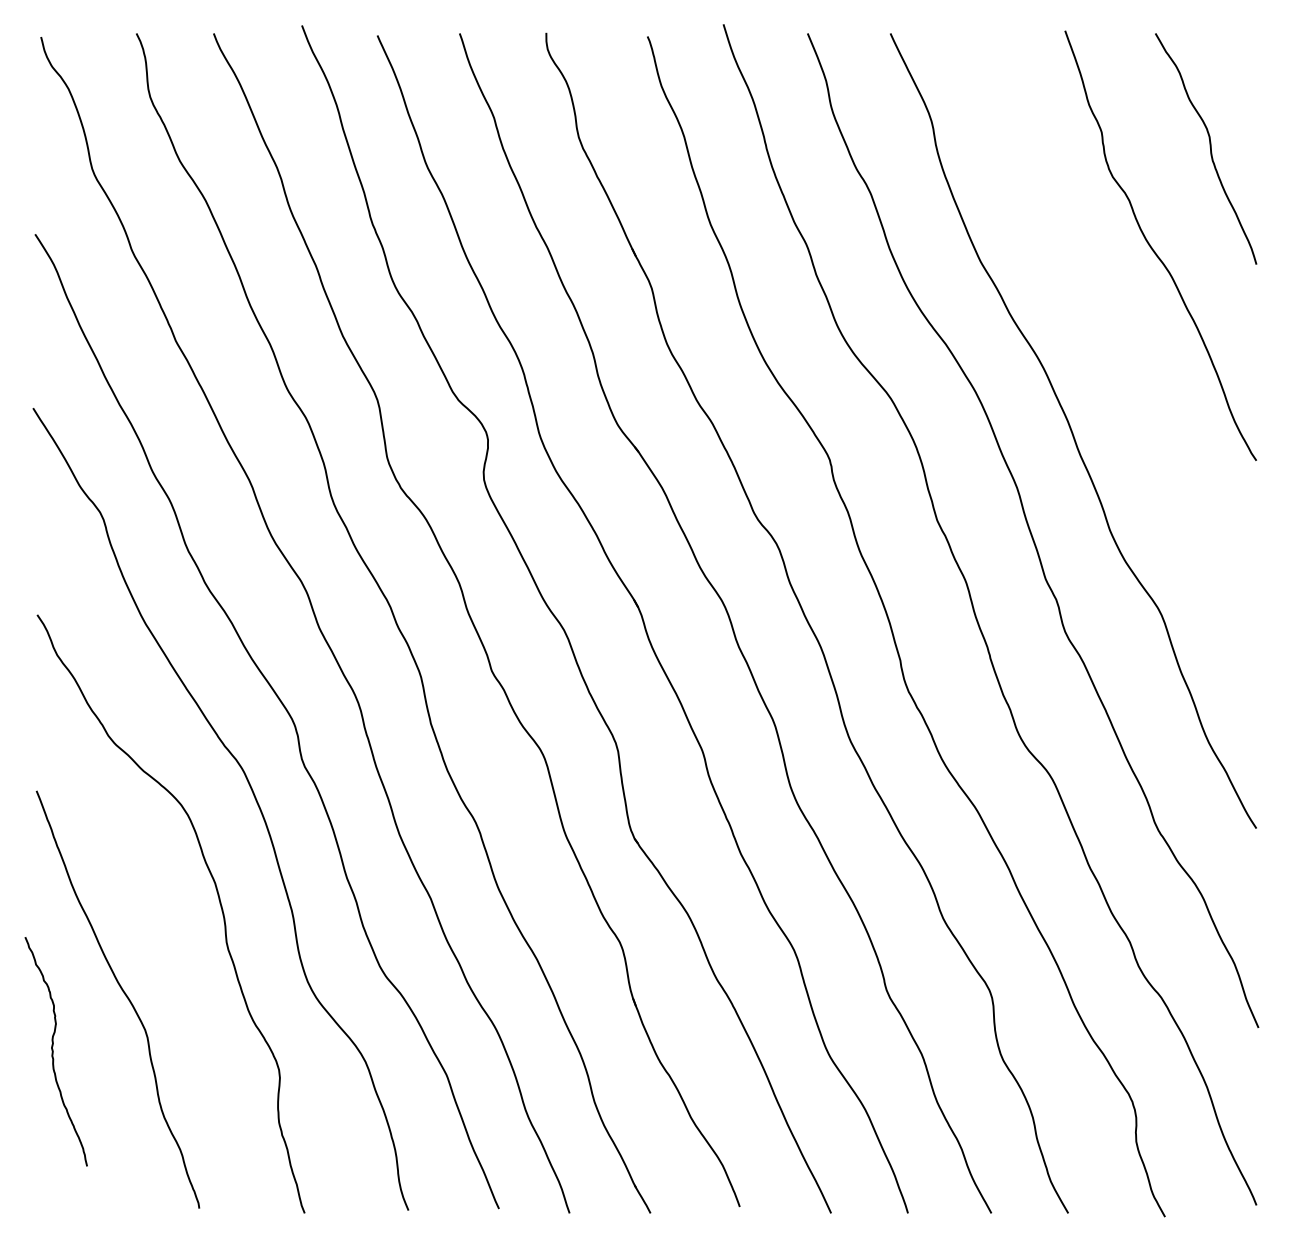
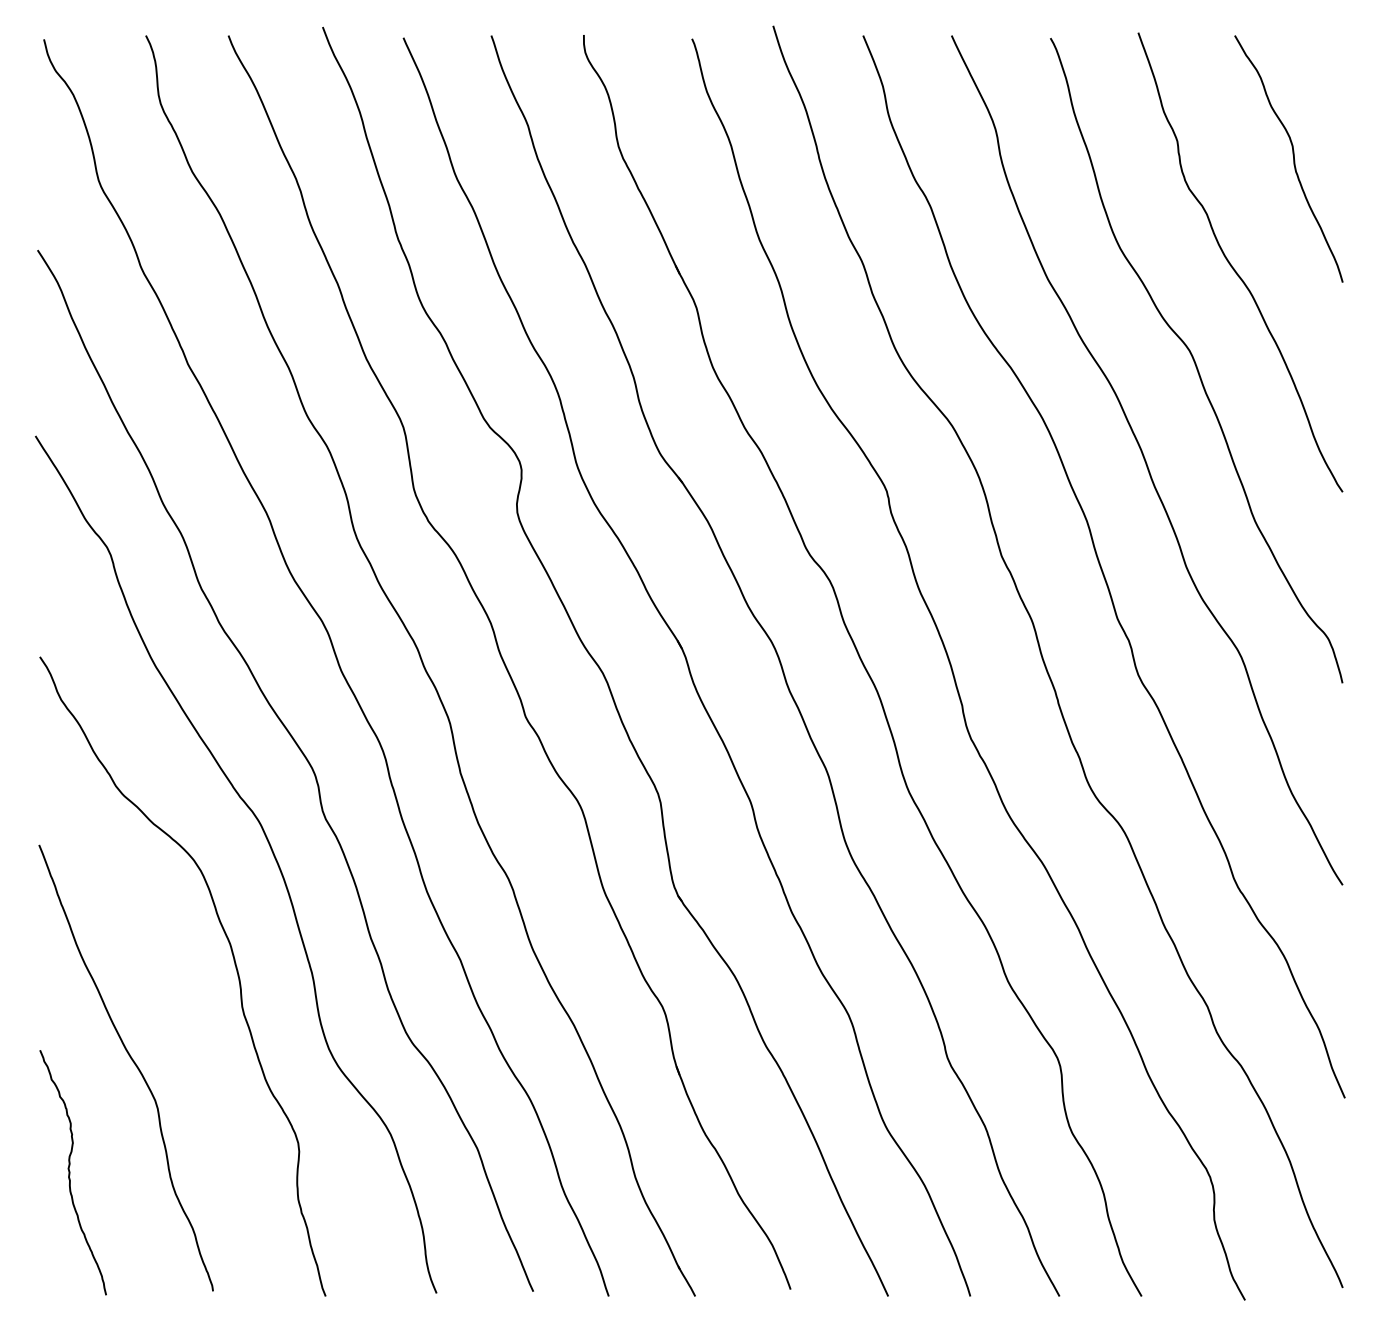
curve: (1118, 337) -> (1195, 360), added
curve: (53, 1051) -> (70, 1172), moved

